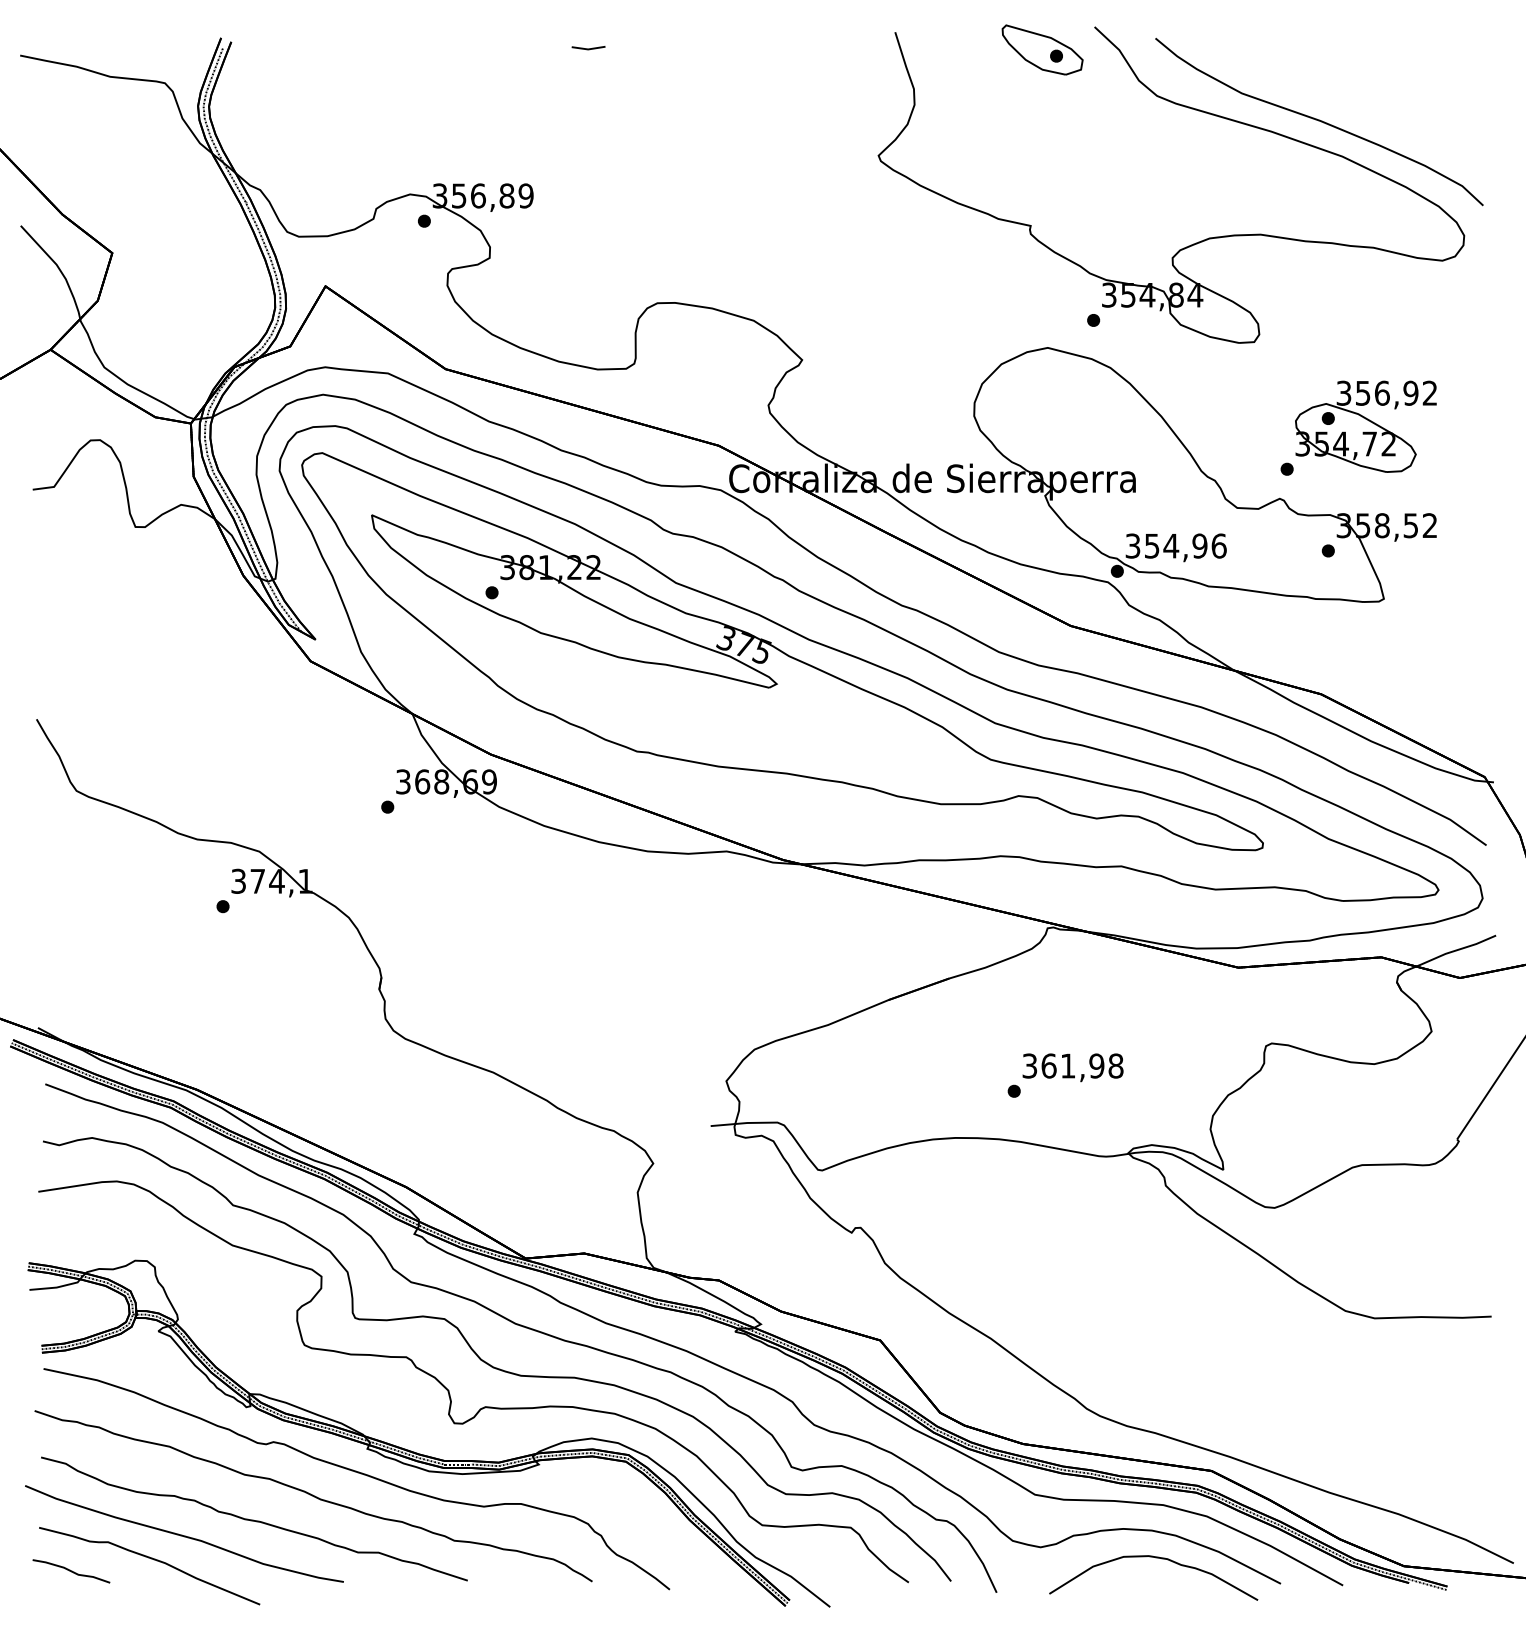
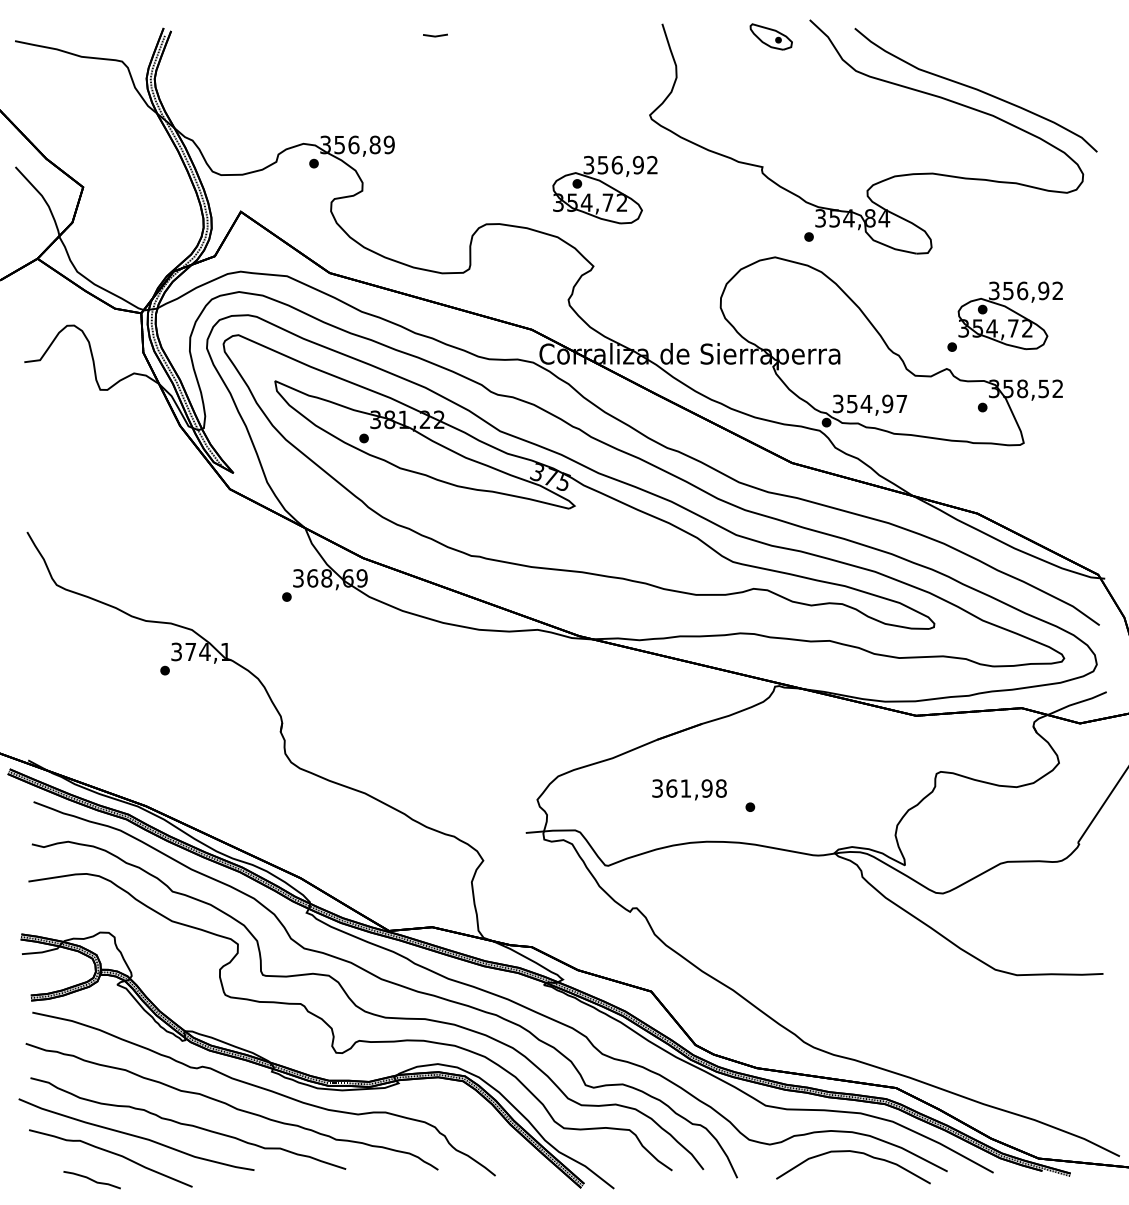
part: (1042, 49) -> (771, 36), size x0.7
part: (817, 256) -> (604, 189), added
text: (1218, 545) -> (901, 403), 354,96 -> 354,97
text: (1072, 1067) -> (689, 789), moved
curve: (71, 1571) -> (92, 1180), moved

